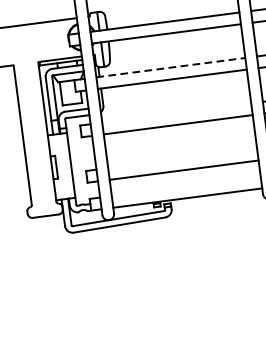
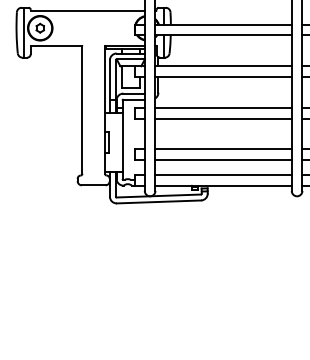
line: (171, 67) -> (224, 66), dashed -> solid
line: (176, 112) -> (223, 107), added
line: (182, 158) -> (223, 149), added
line: (186, 185) -> (223, 174), added

